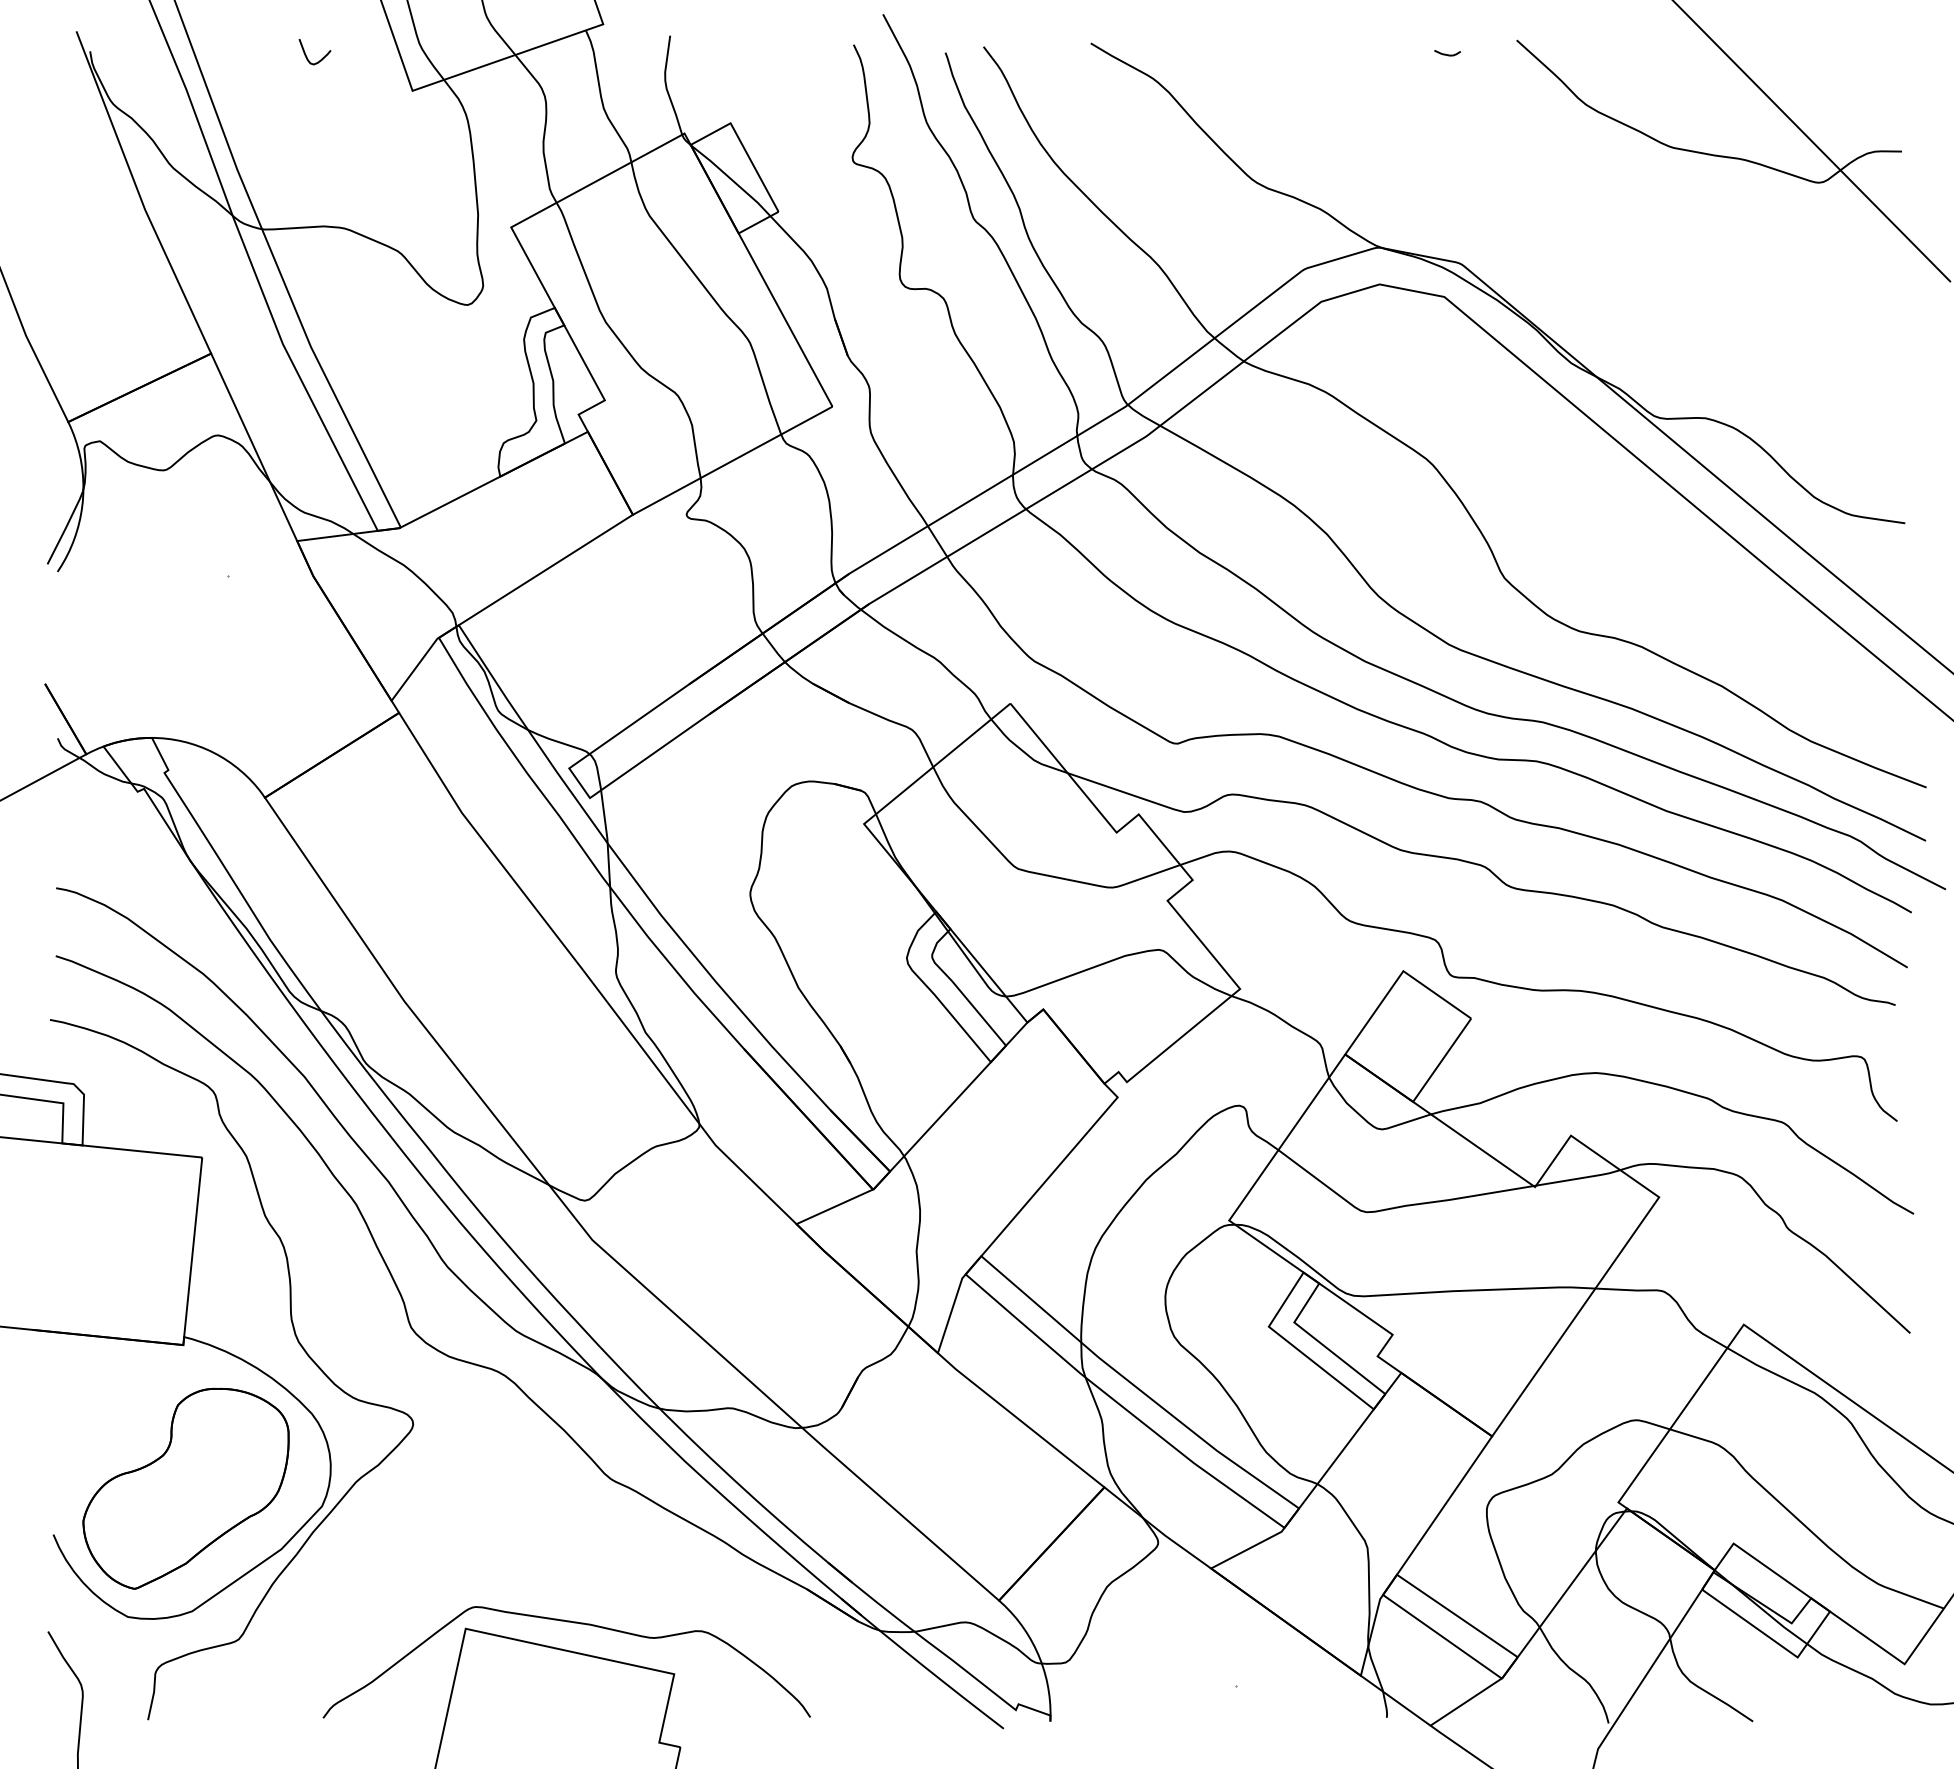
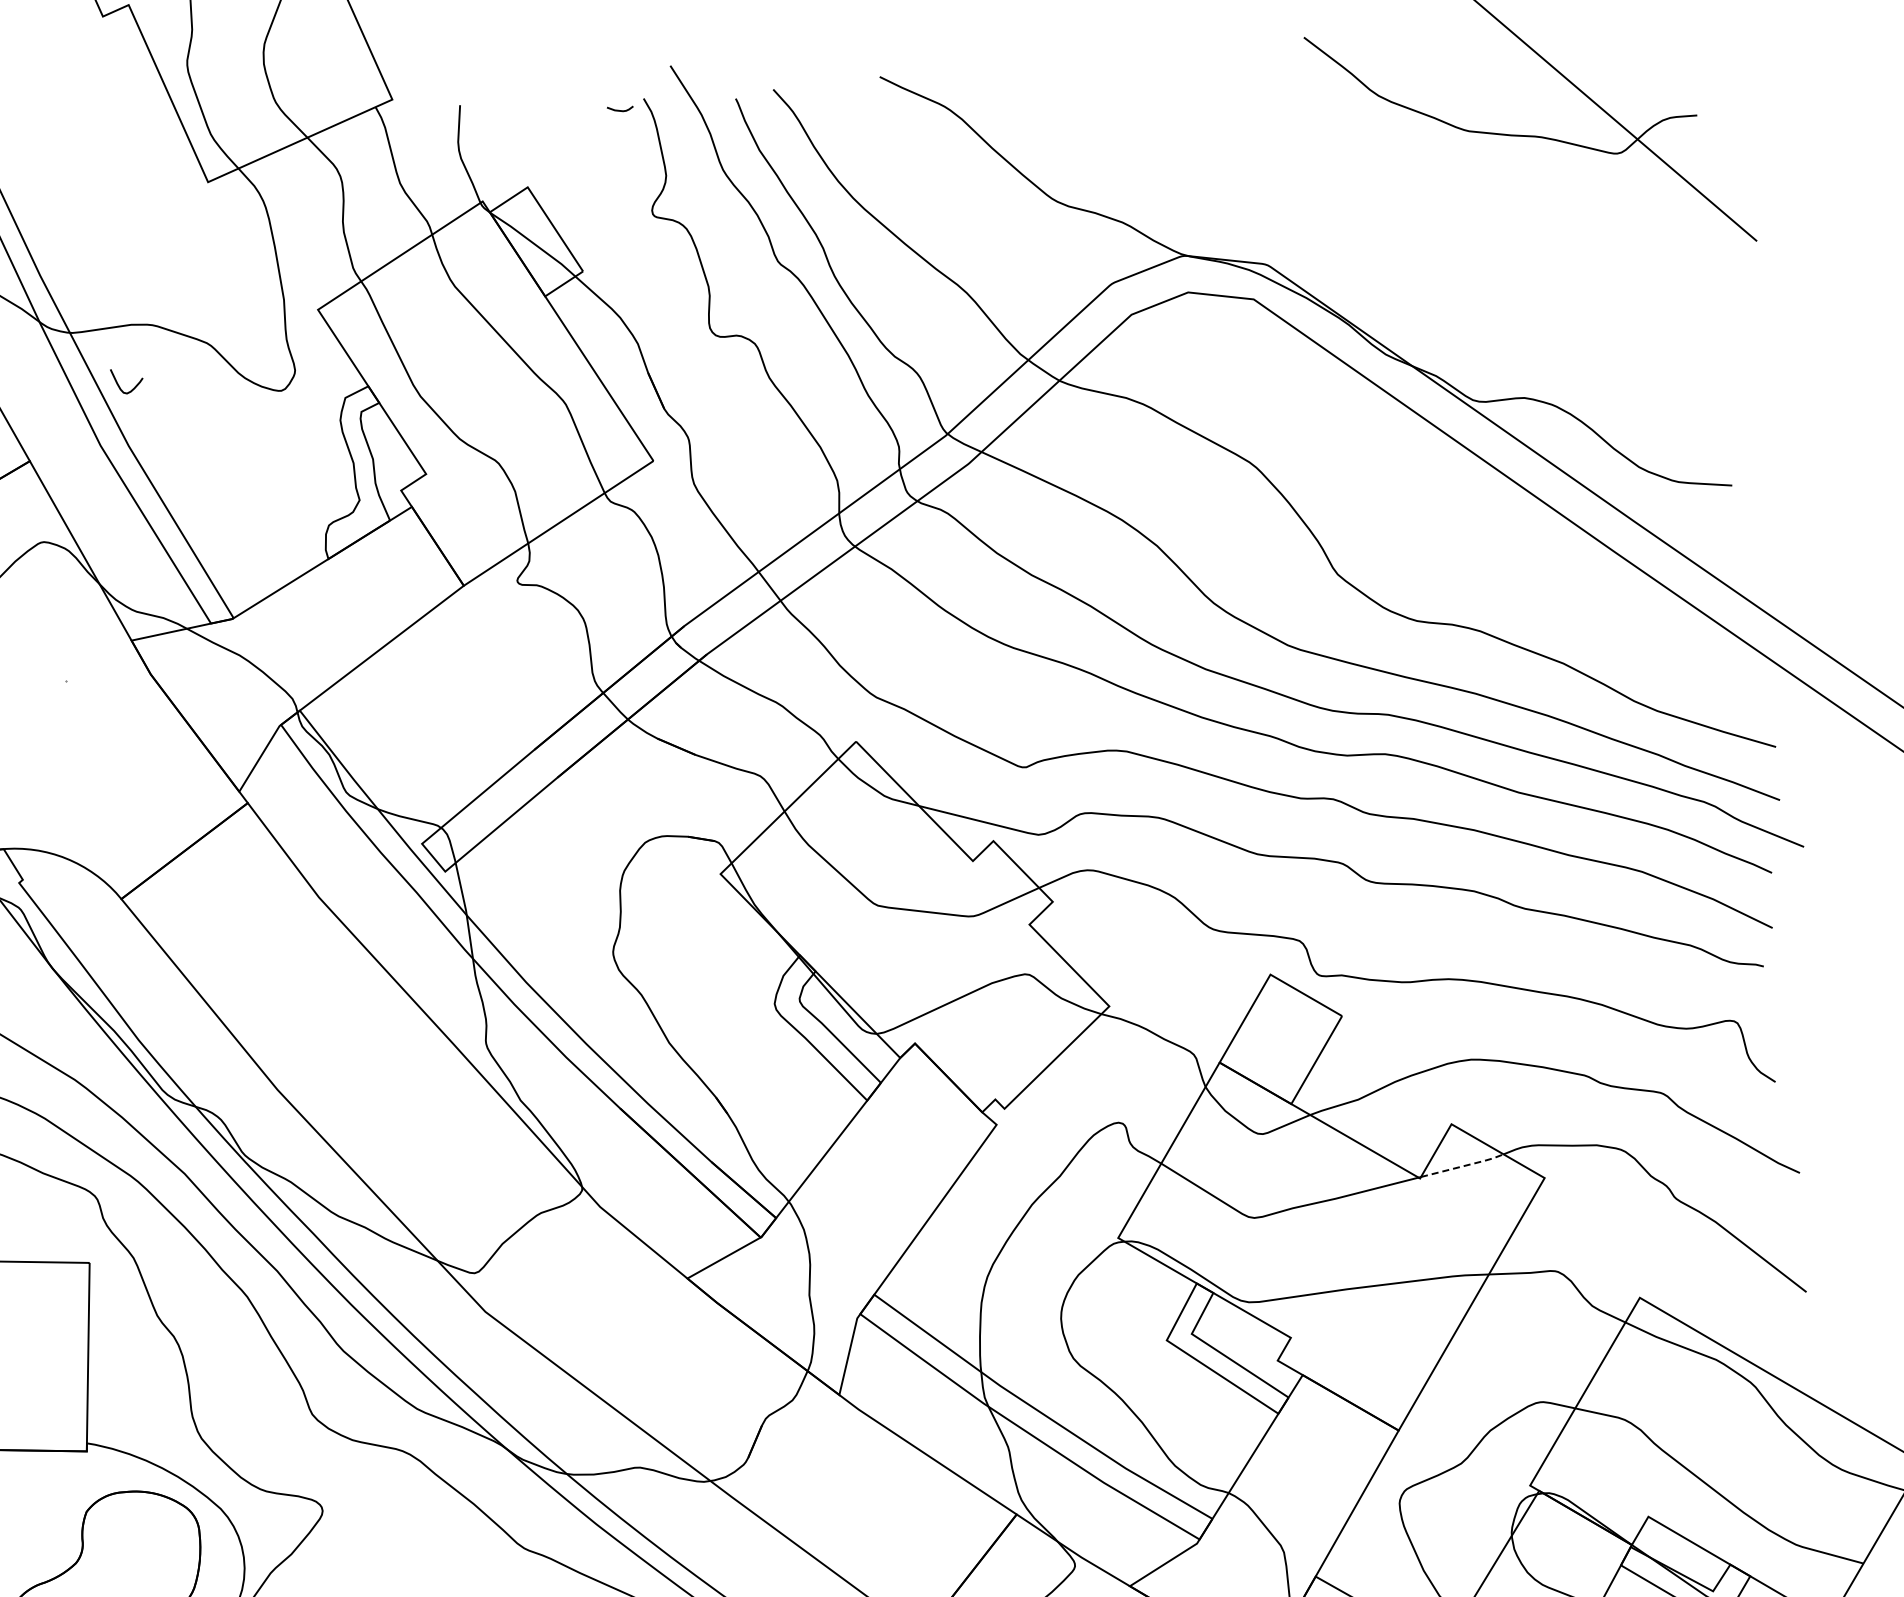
curve: (1447, 54) -> (620, 110), moved
curve: (307, 56) -> (120, 386), moved
line: (1580, 1178) -> (1464, 1166), solid -> dashed

